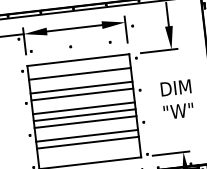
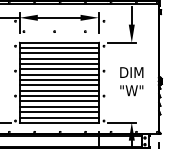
line: (78, 66) -> (58, 47), added
line: (79, 80) -> (58, 58), added
line: (82, 101) -> (58, 74), added
line: (85, 129) -> (58, 96), added
line: (87, 150) -> (58, 112), added
line: (88, 156) -> (58, 117), added

